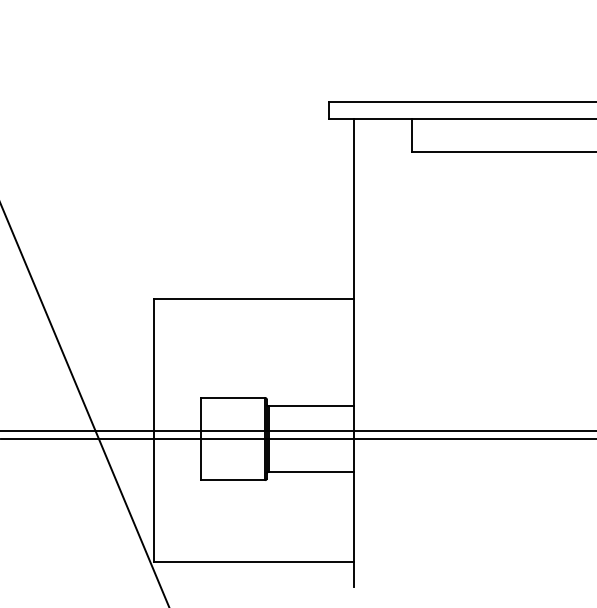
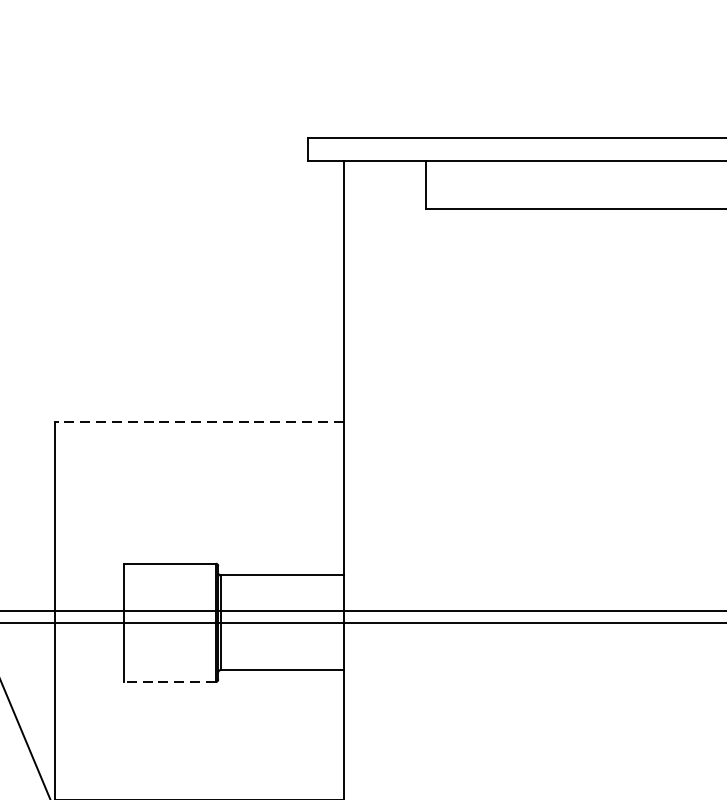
line: (253, 299) -> (198, 421), solid -> dashed
line: (232, 480) -> (168, 682), solid -> dashed

